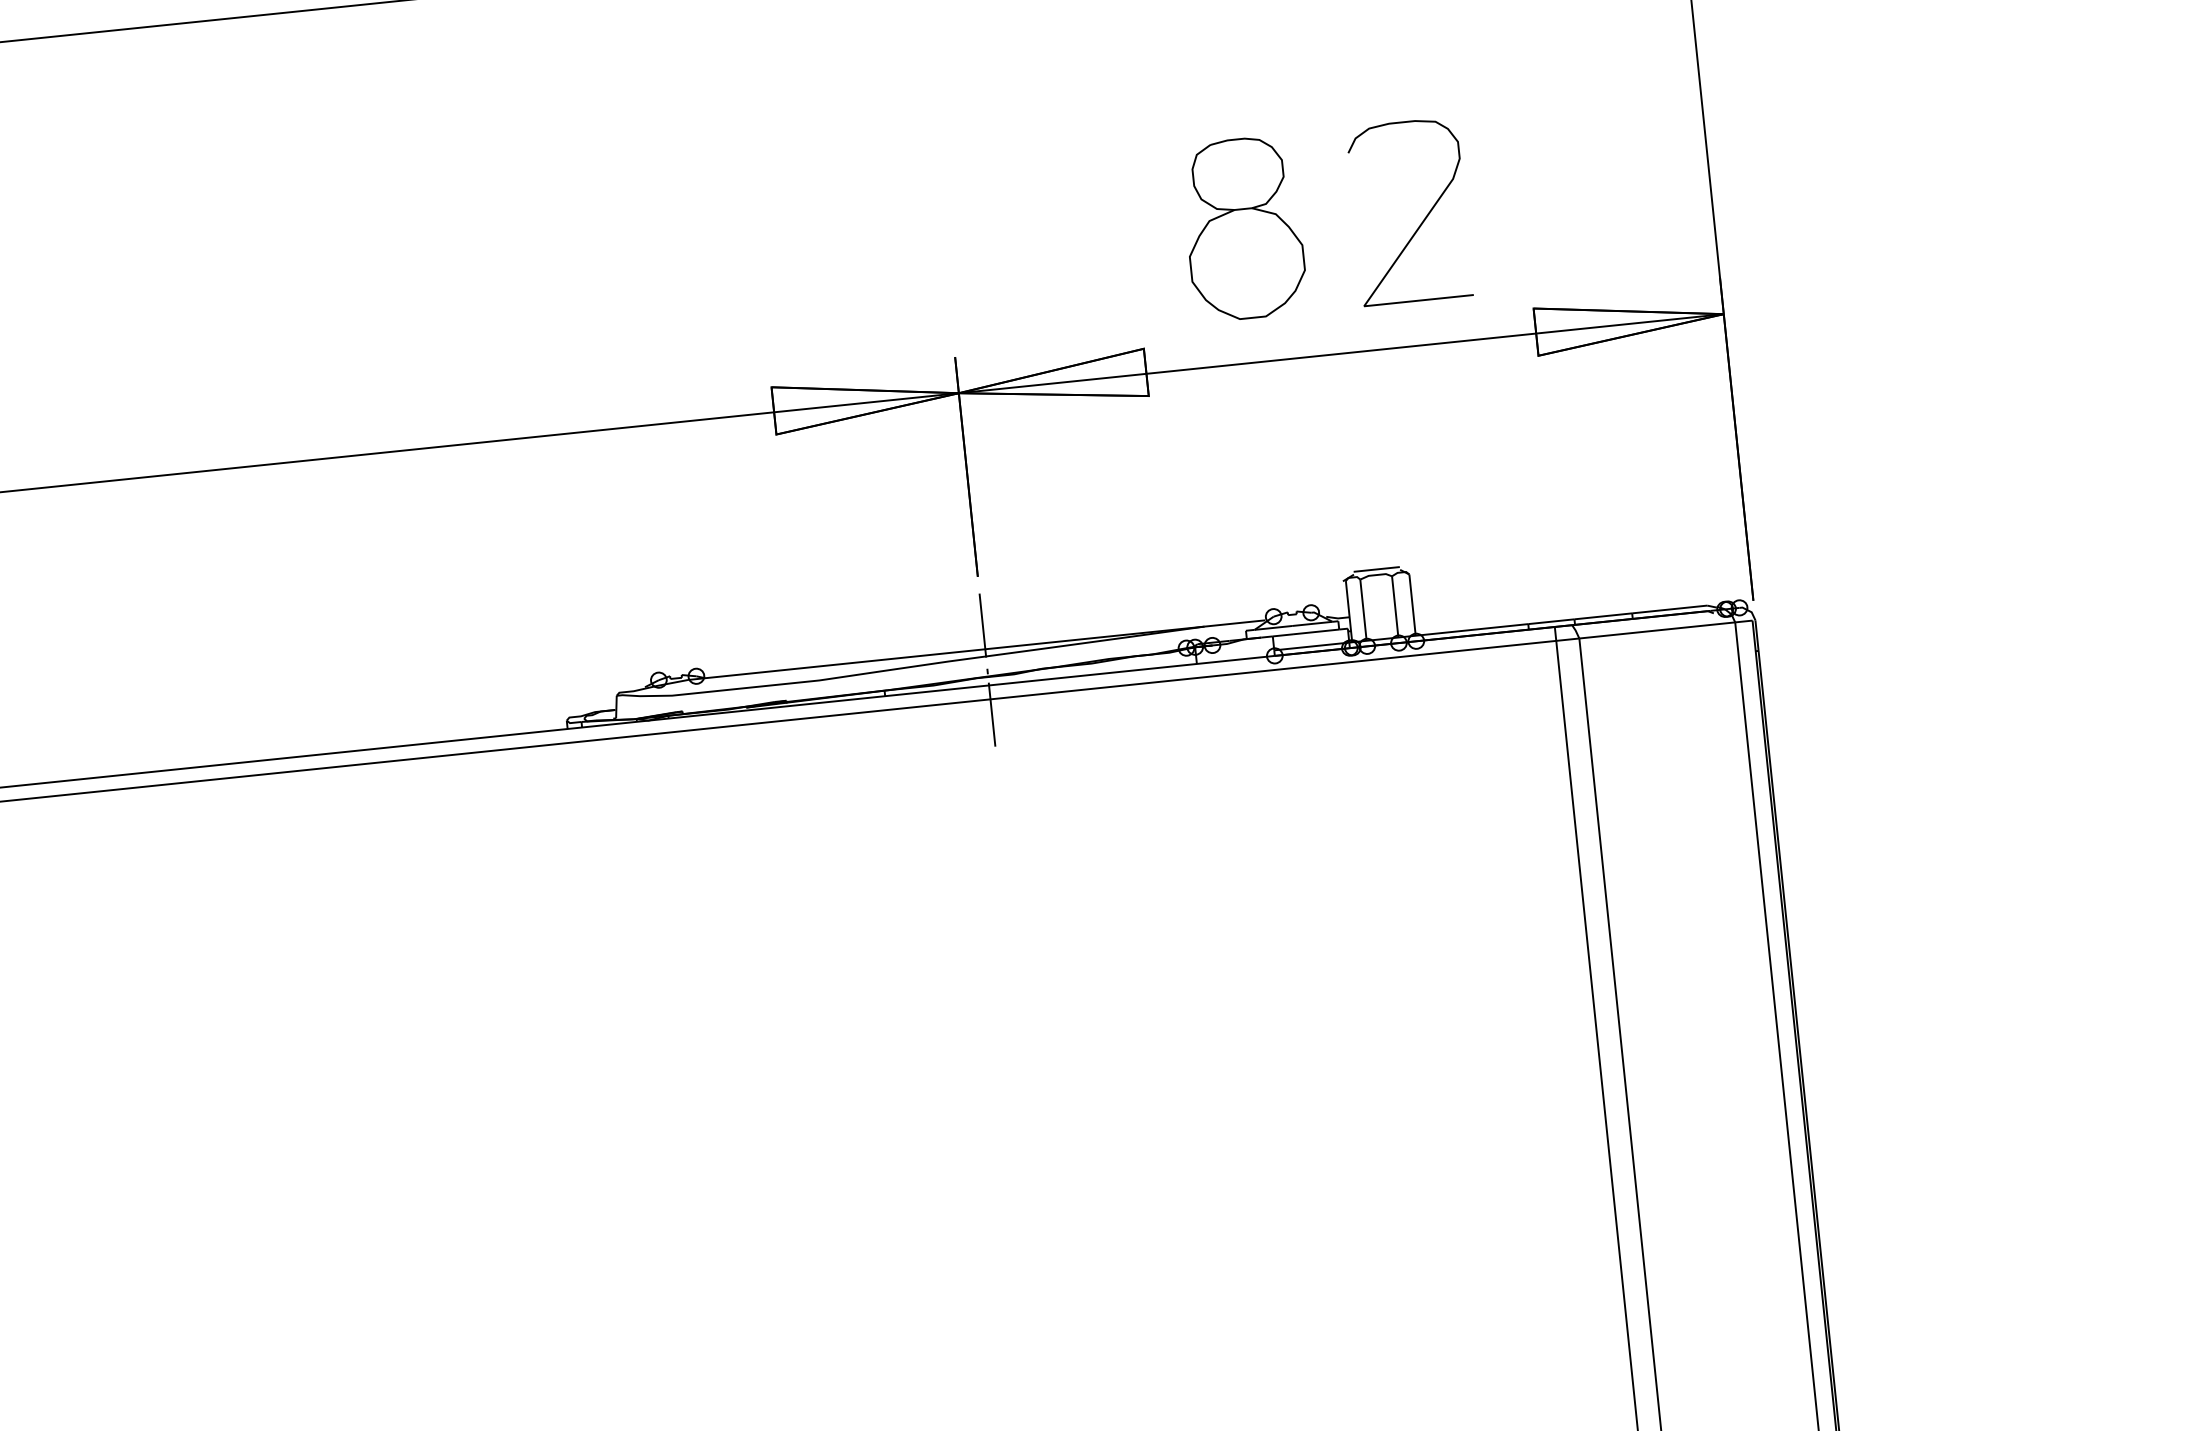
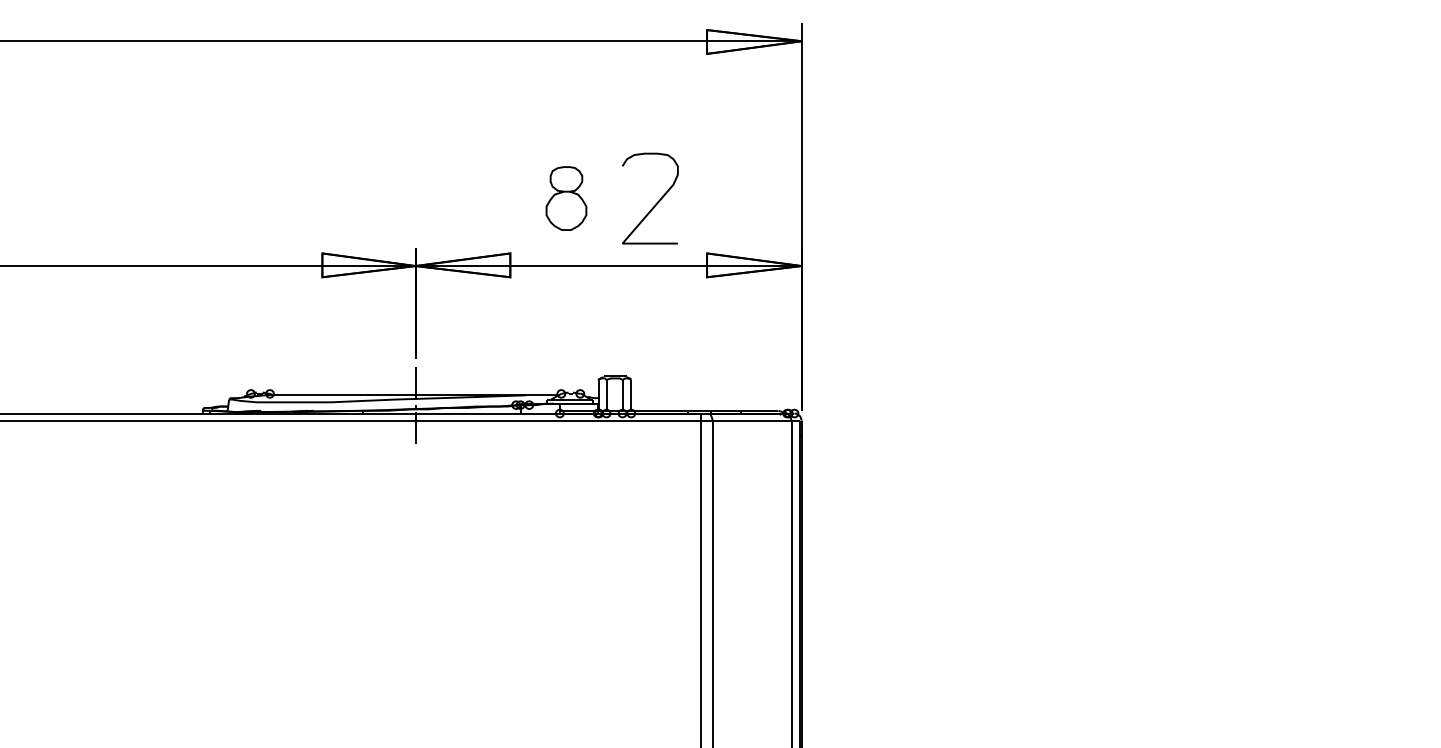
part: (1243, 228) -> (566, 198), size x0.7

